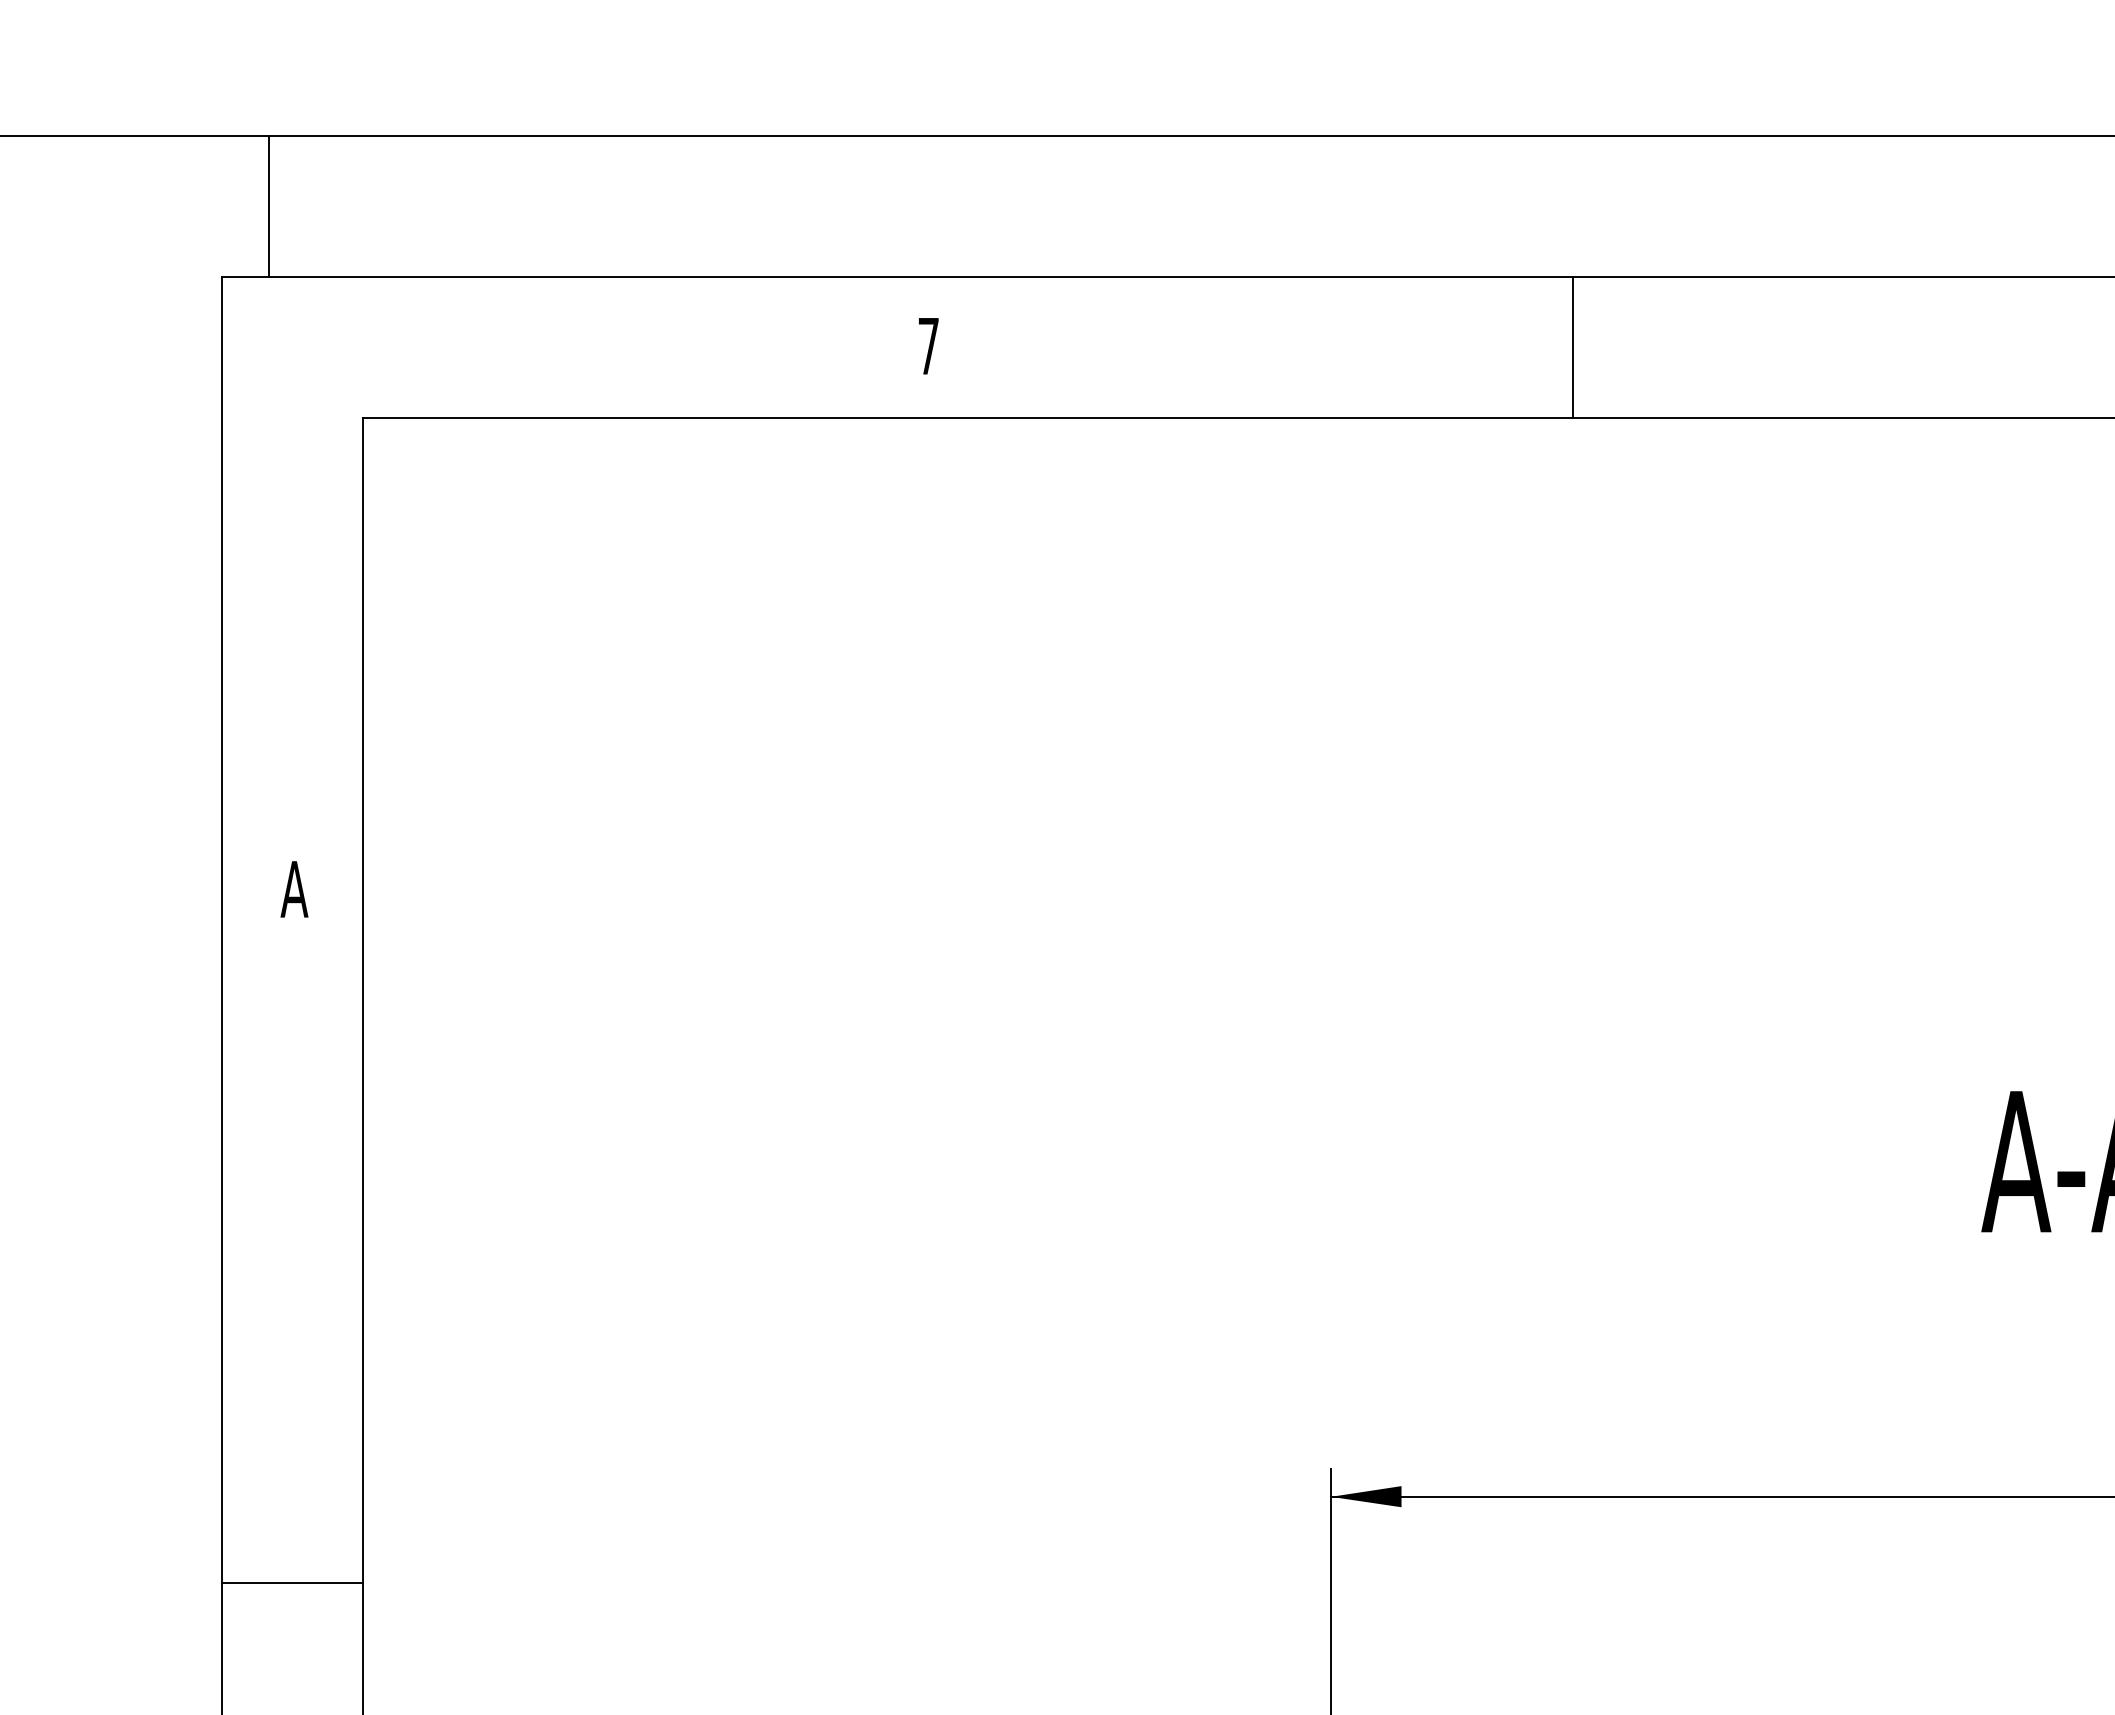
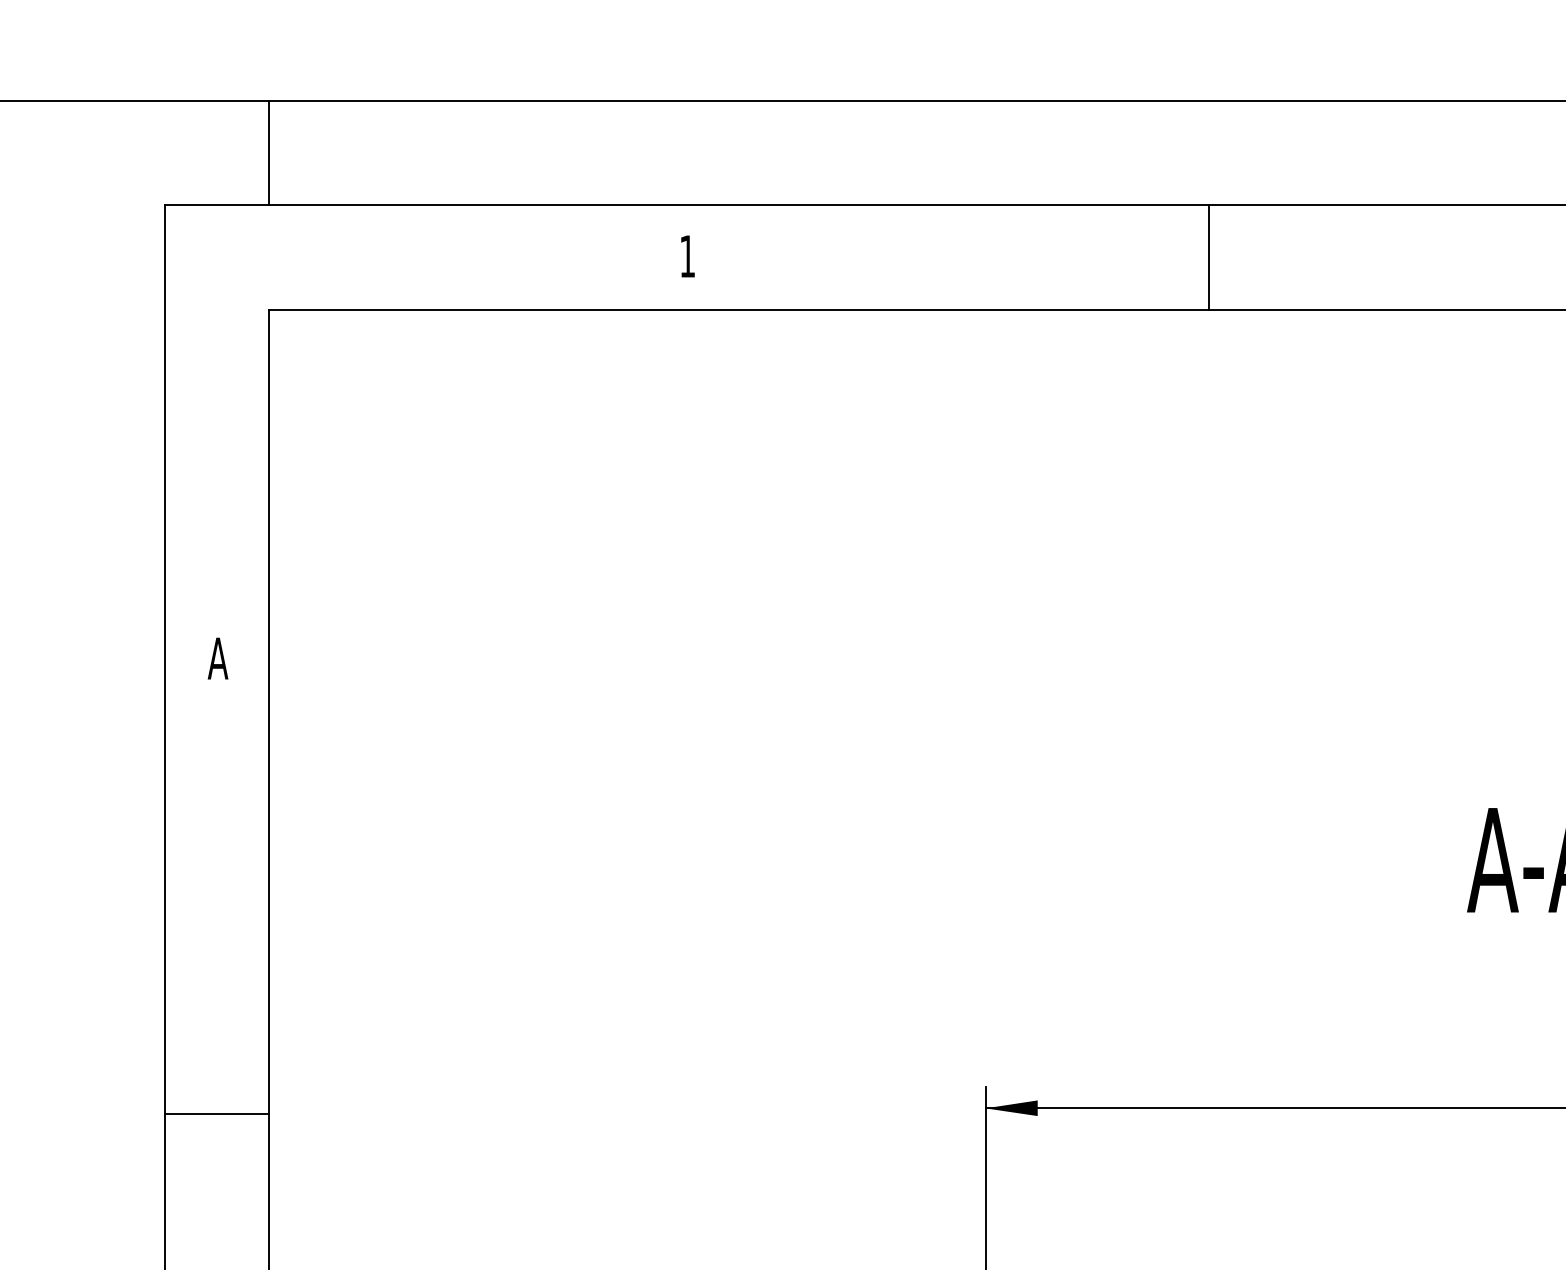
line: (269, 206) -> (269, 152), moved
text: (928, 346) -> (687, 256), 7 -> 1
line: (1572, 347) -> (1208, 257), moved
line: (292, 1583) -> (216, 1114), moved

